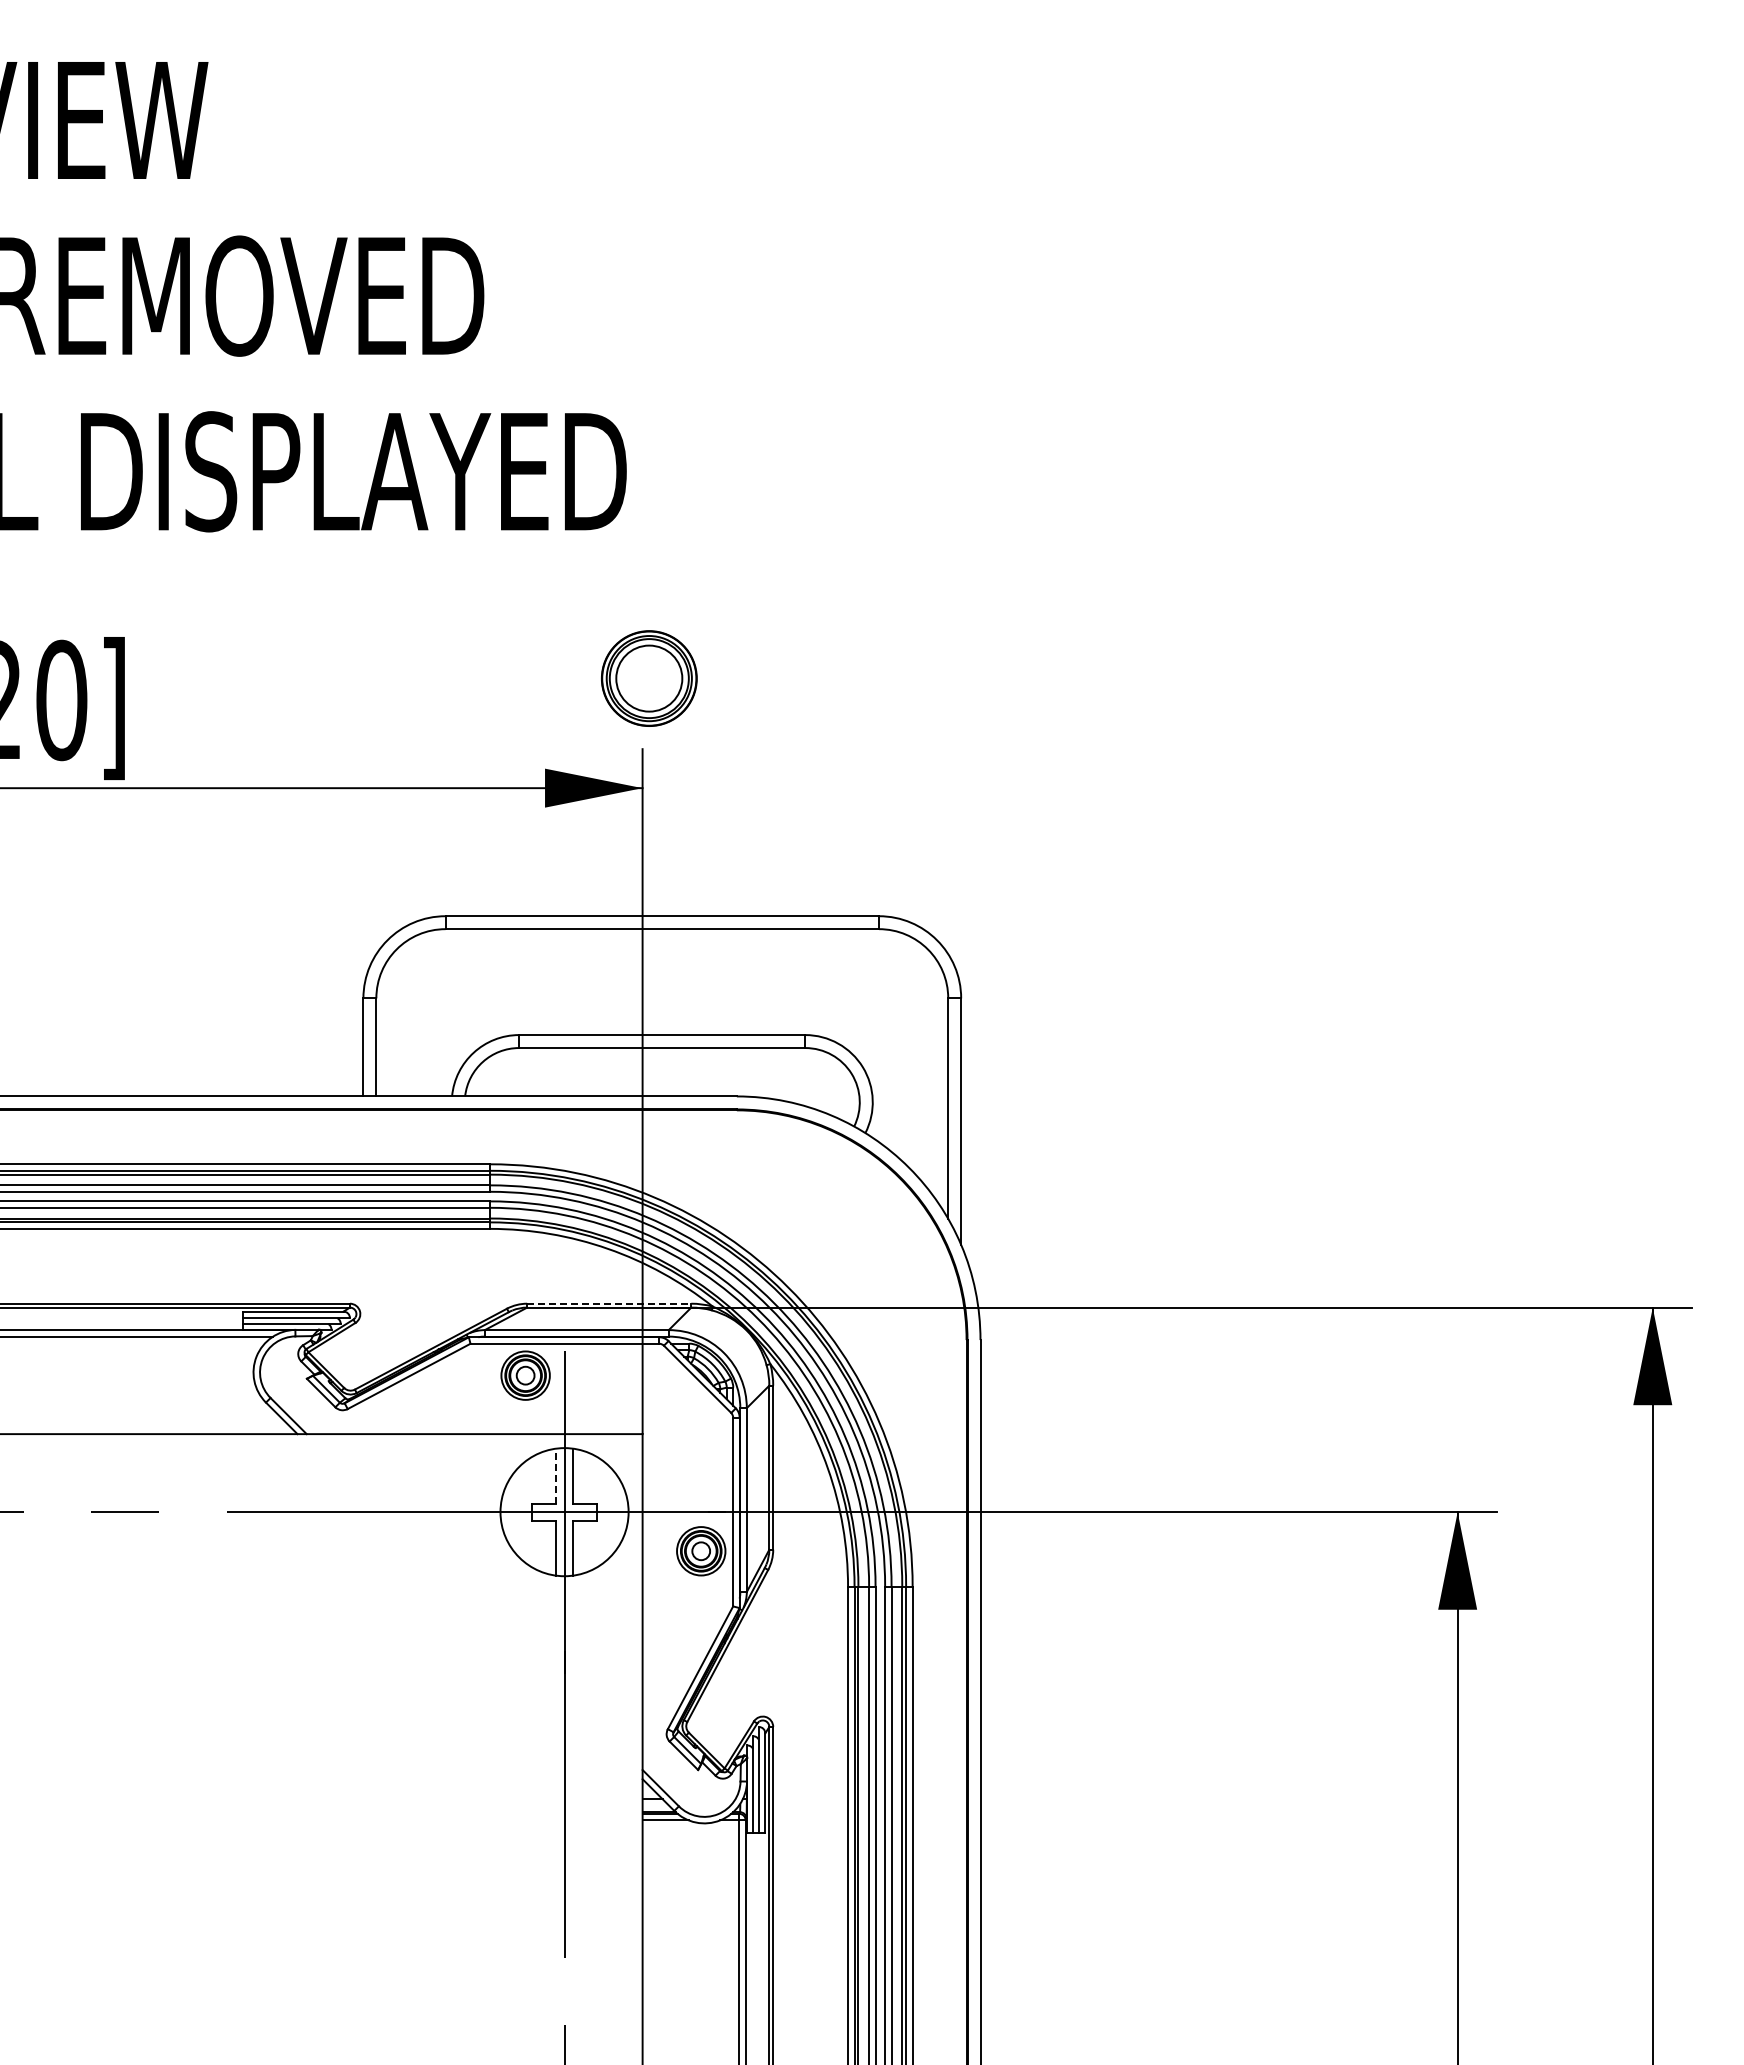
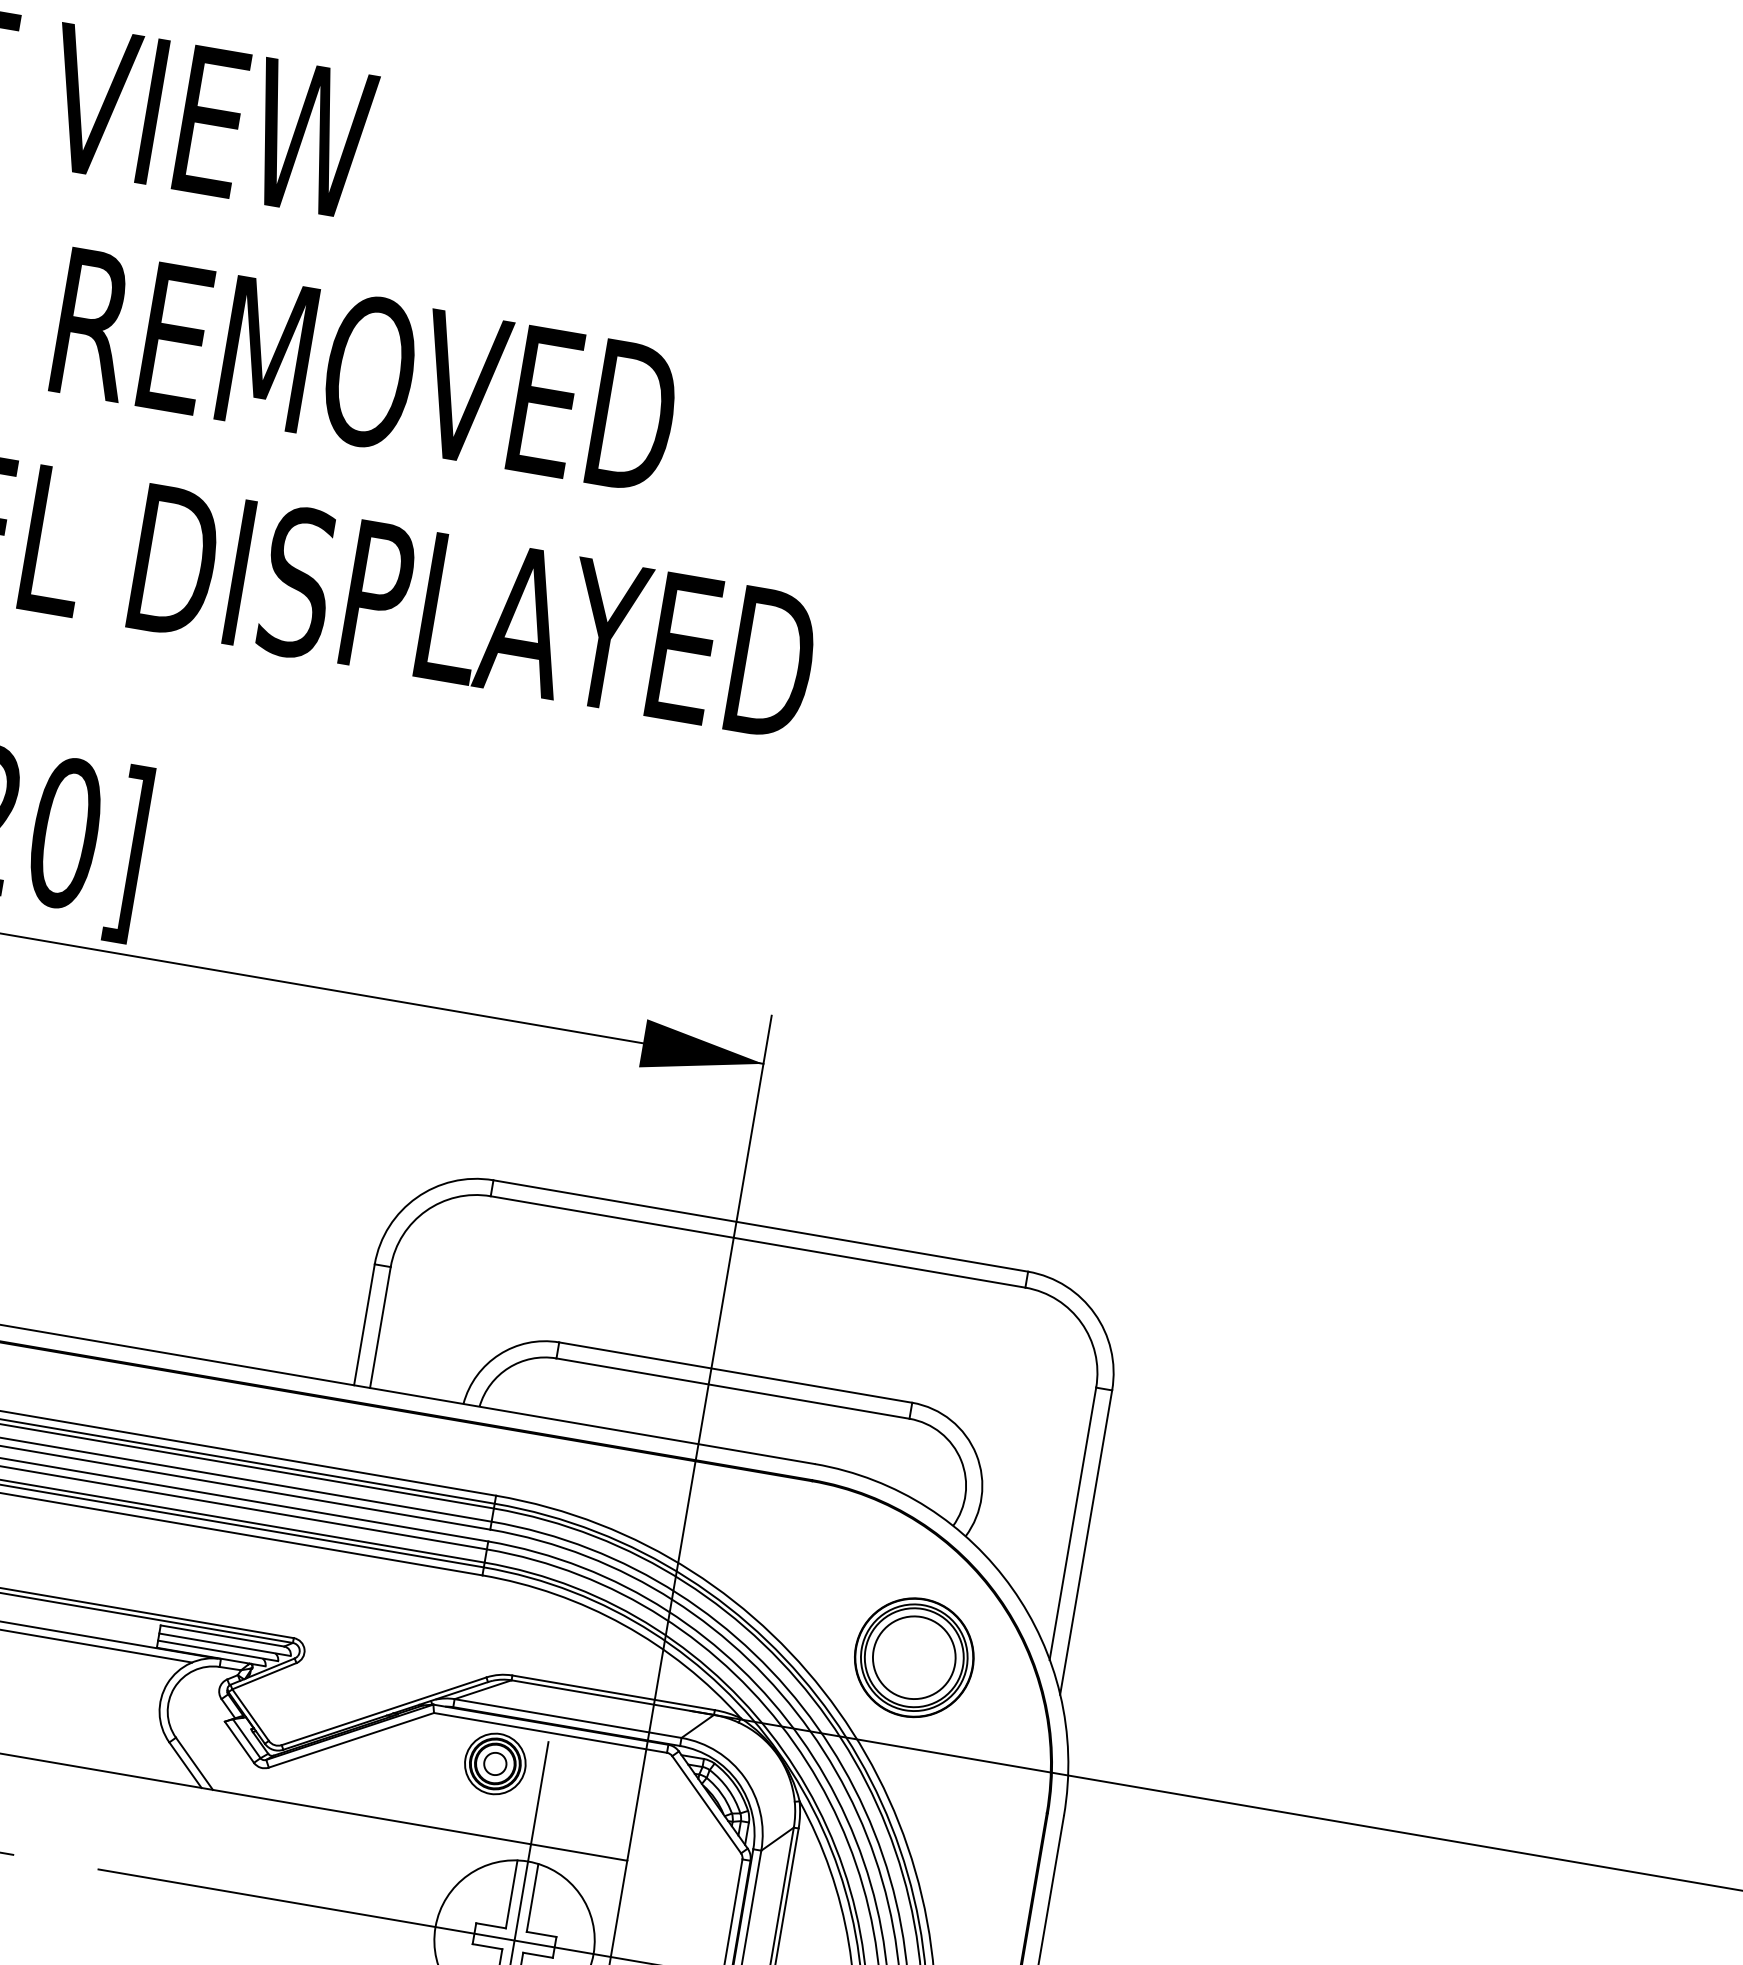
part: (649, 678) -> (914, 1657), moved
line: (609, 1303) -> (613, 1692), dashed -> solid
line: (556, 1476) -> (512, 1894), dashed -> solid

